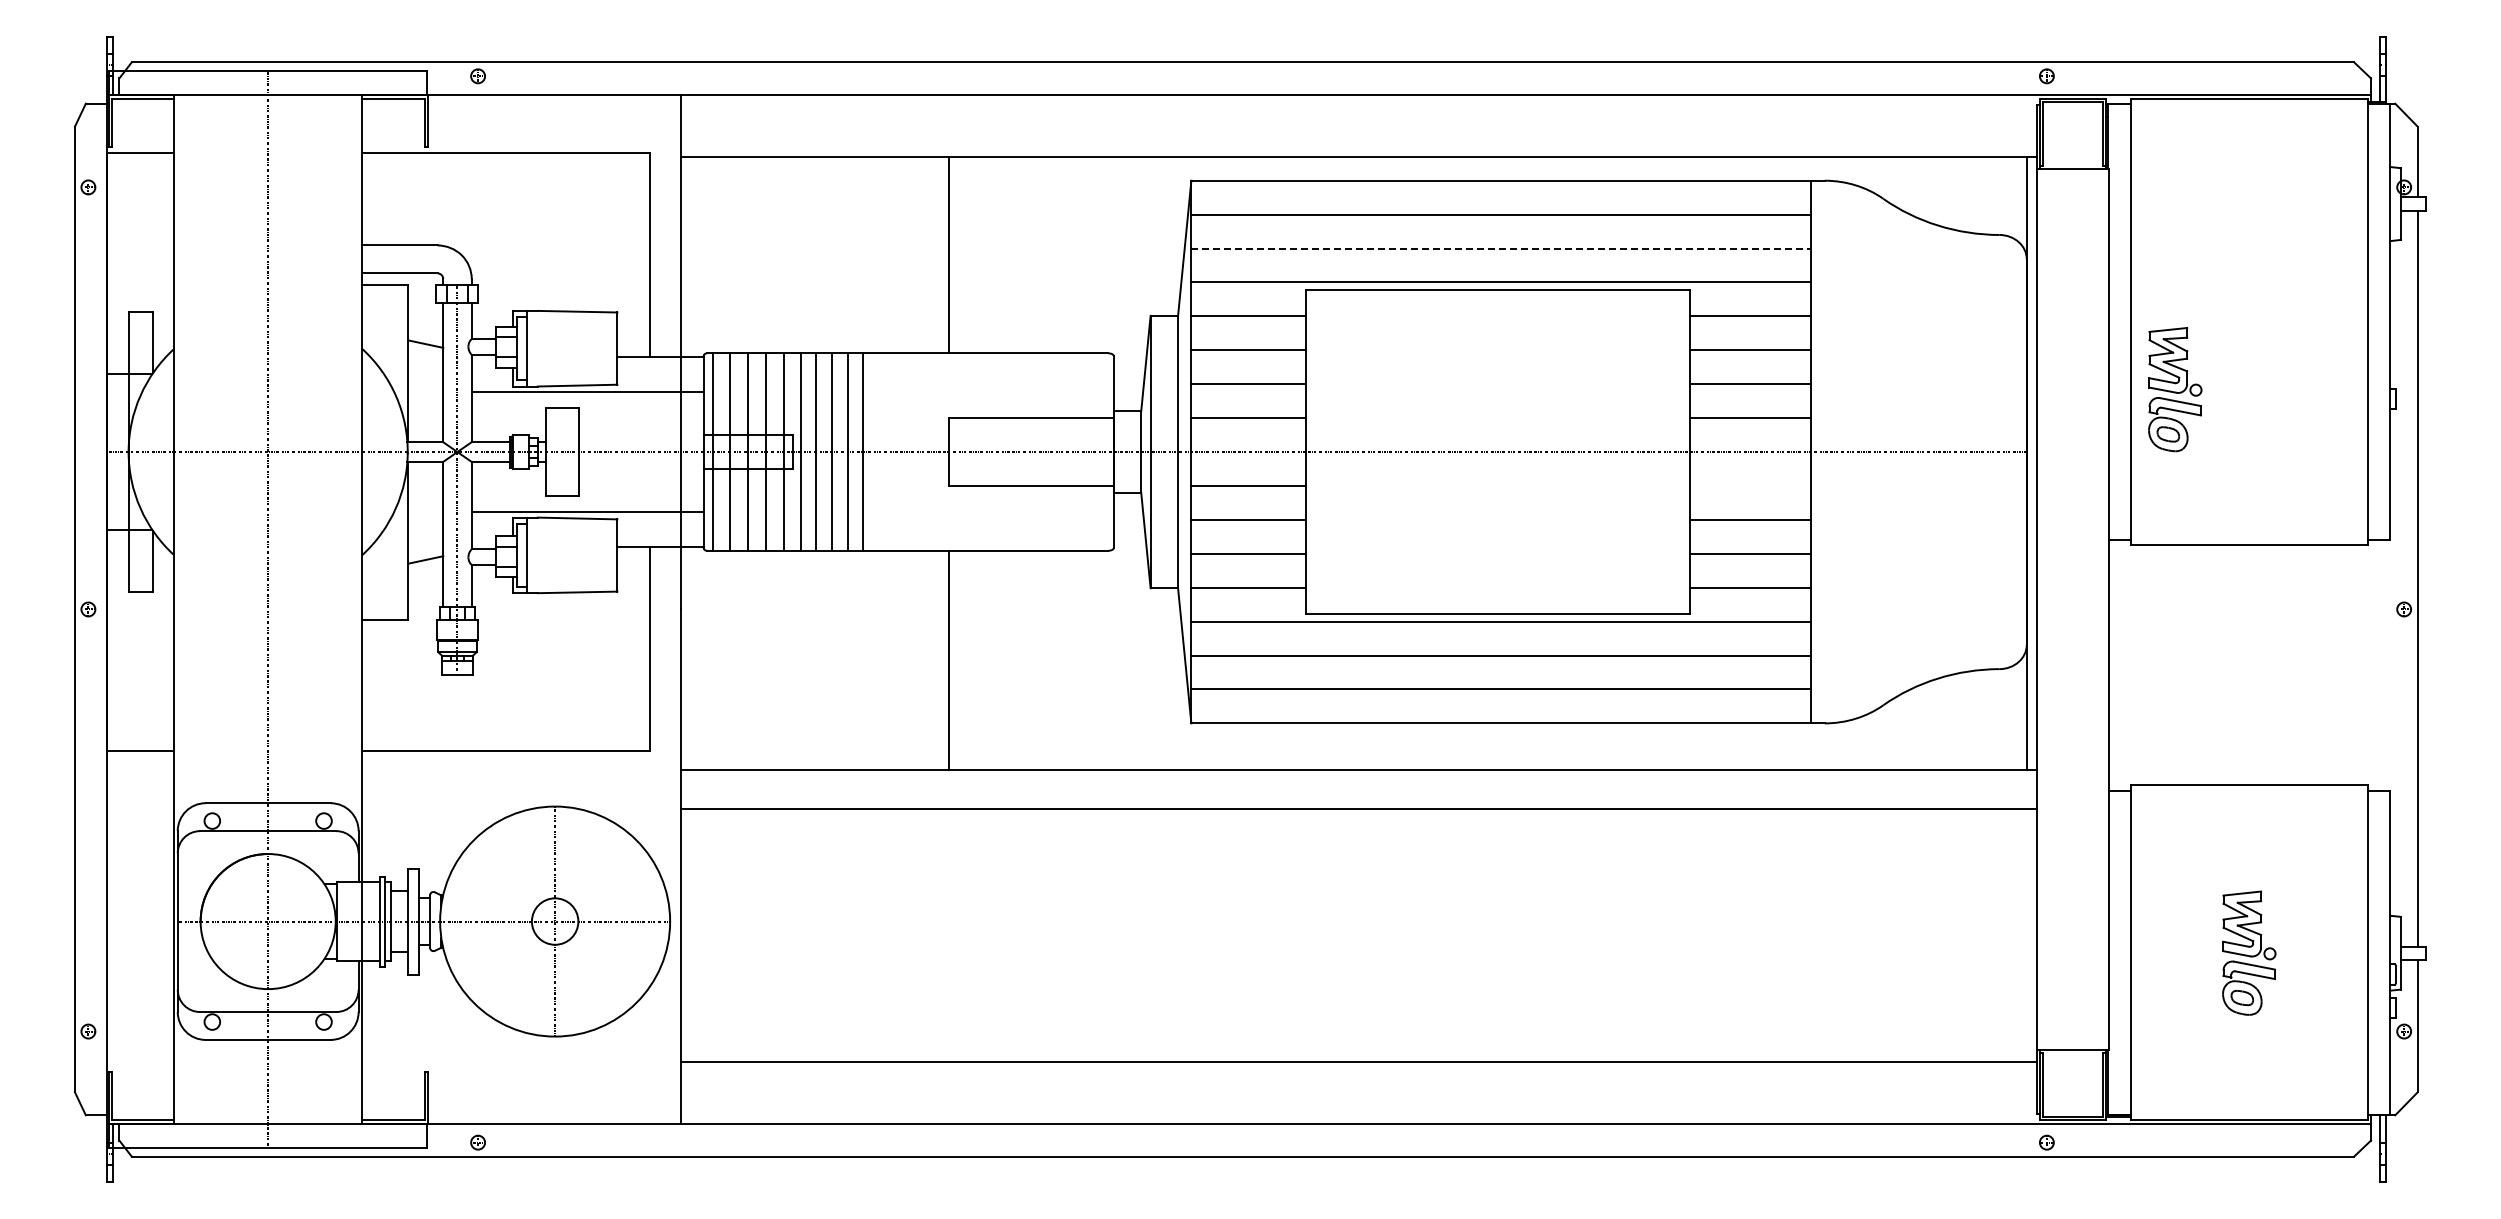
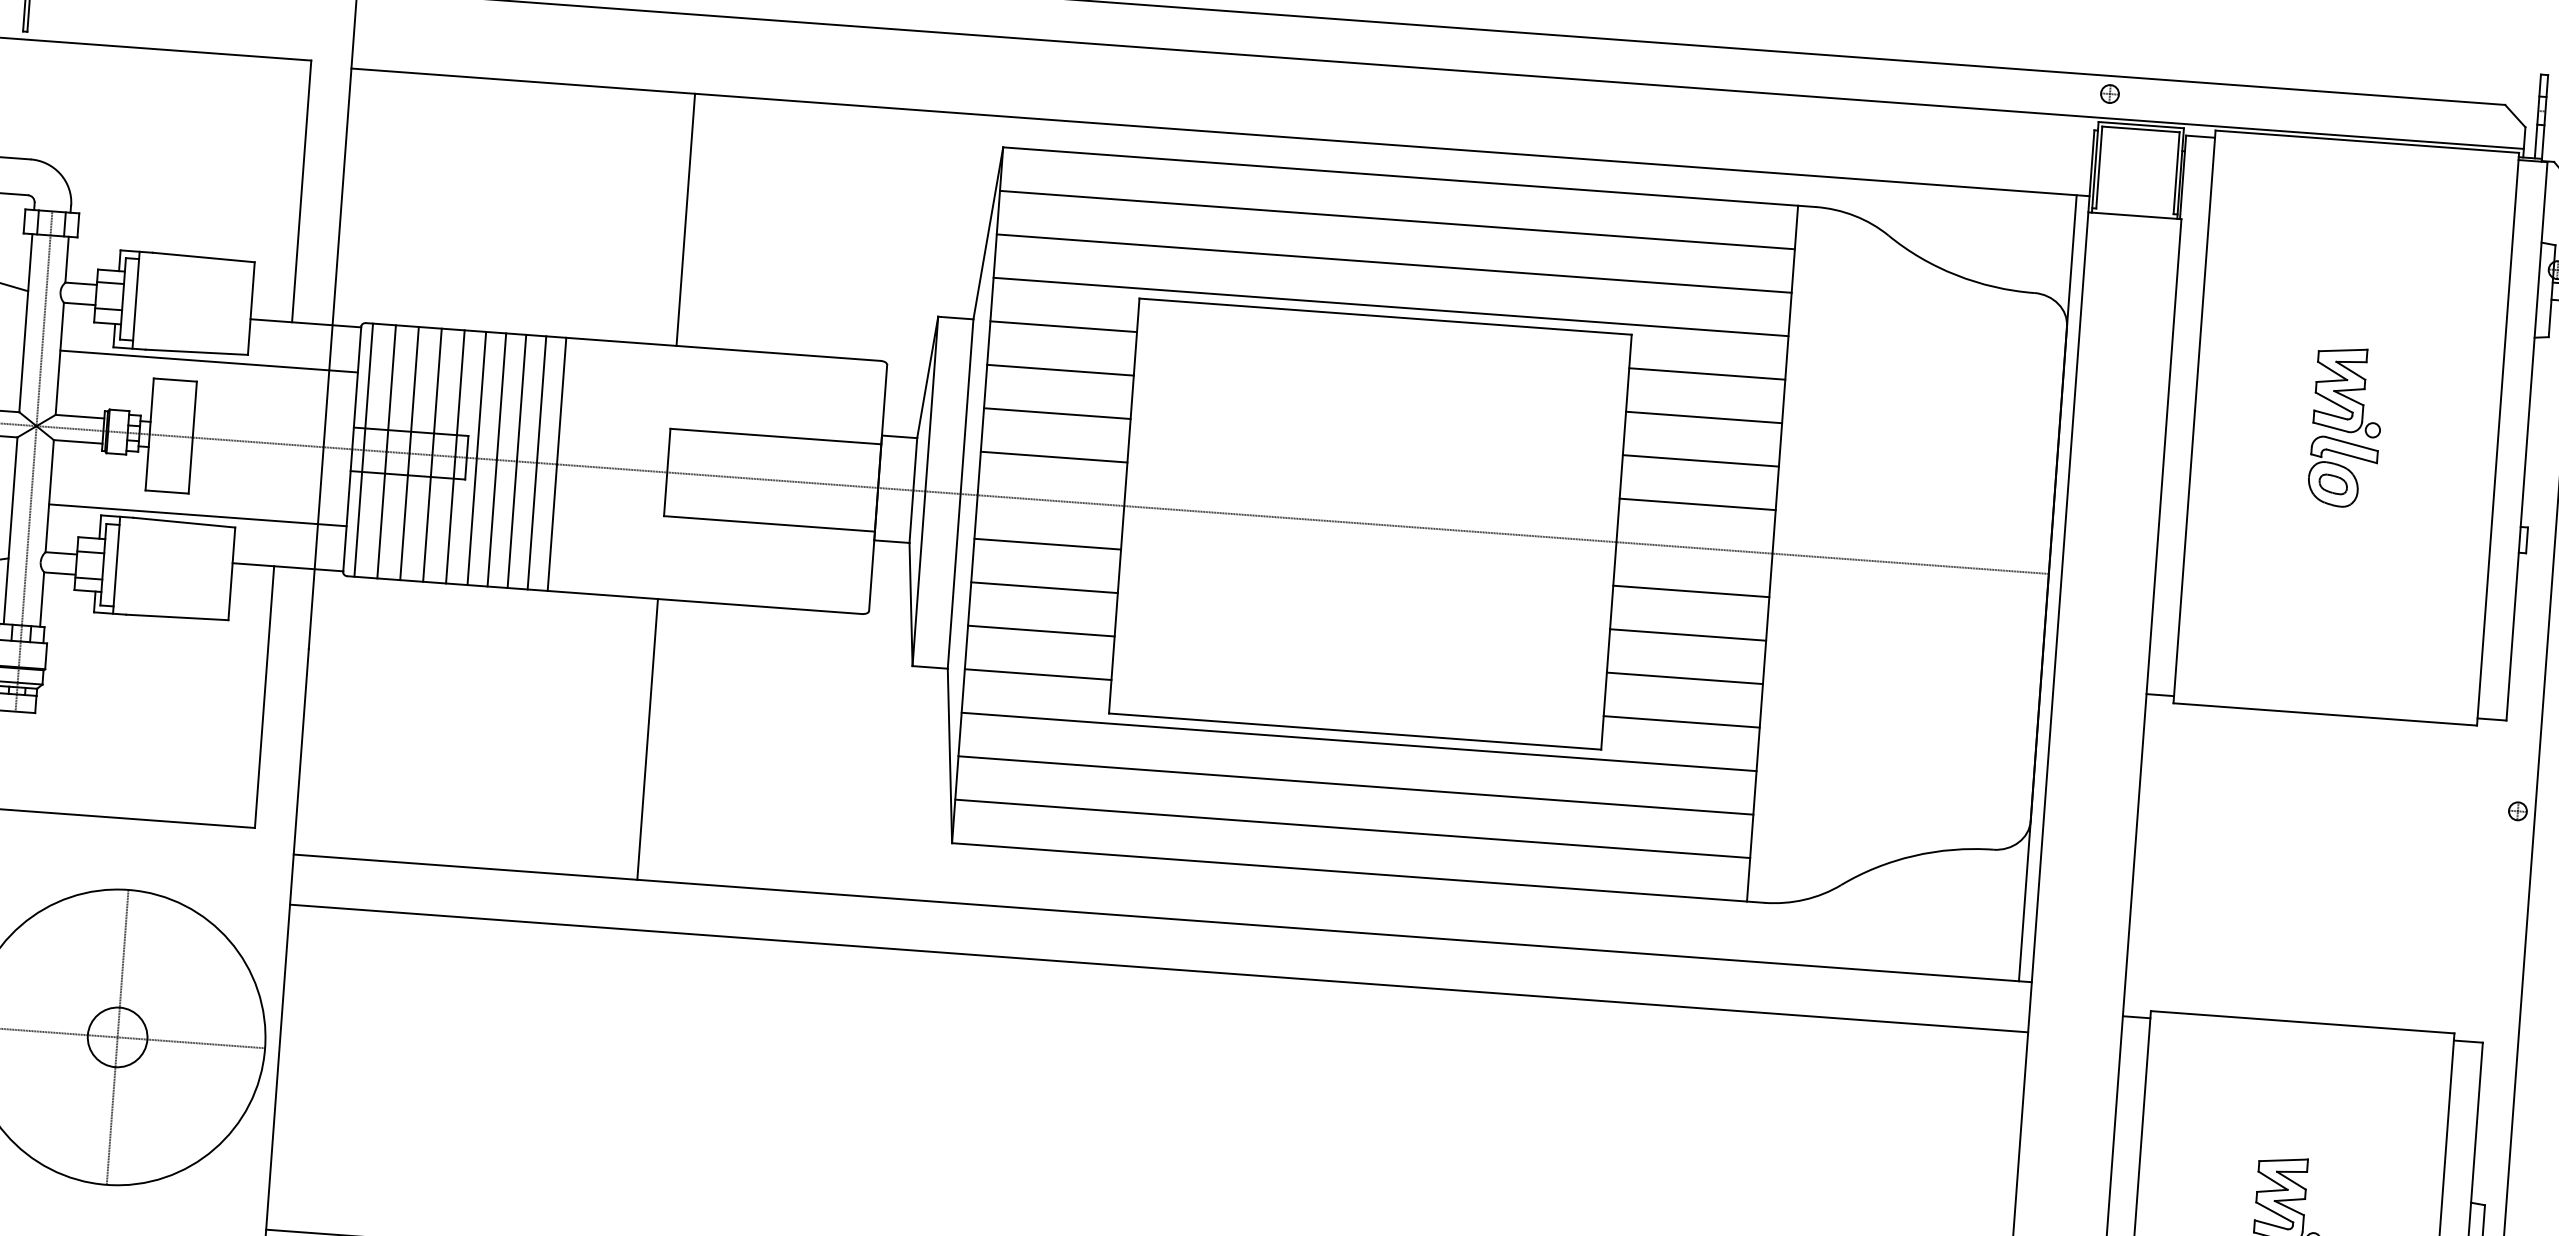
line: (1501, 248) -> (1394, 263), dashed -> solid
part: (2175, 389) -> (2346, 427), moved
line: (1750, 486) -> (1691, 592), added

